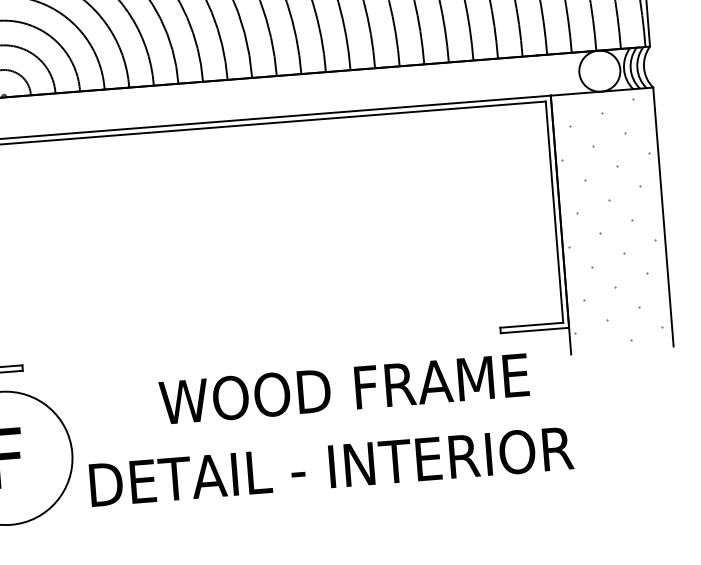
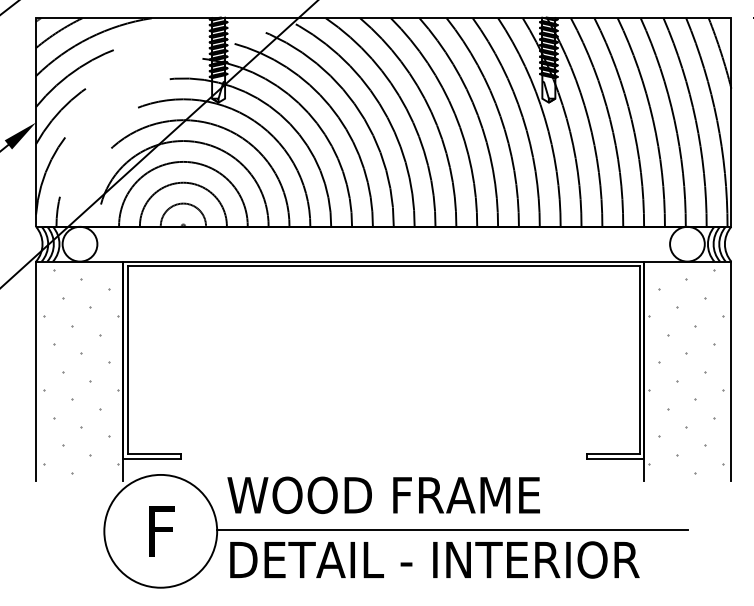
text: (343, 388) -> (383, 494), moved
line: (349, 429) -> (452, 529), added

